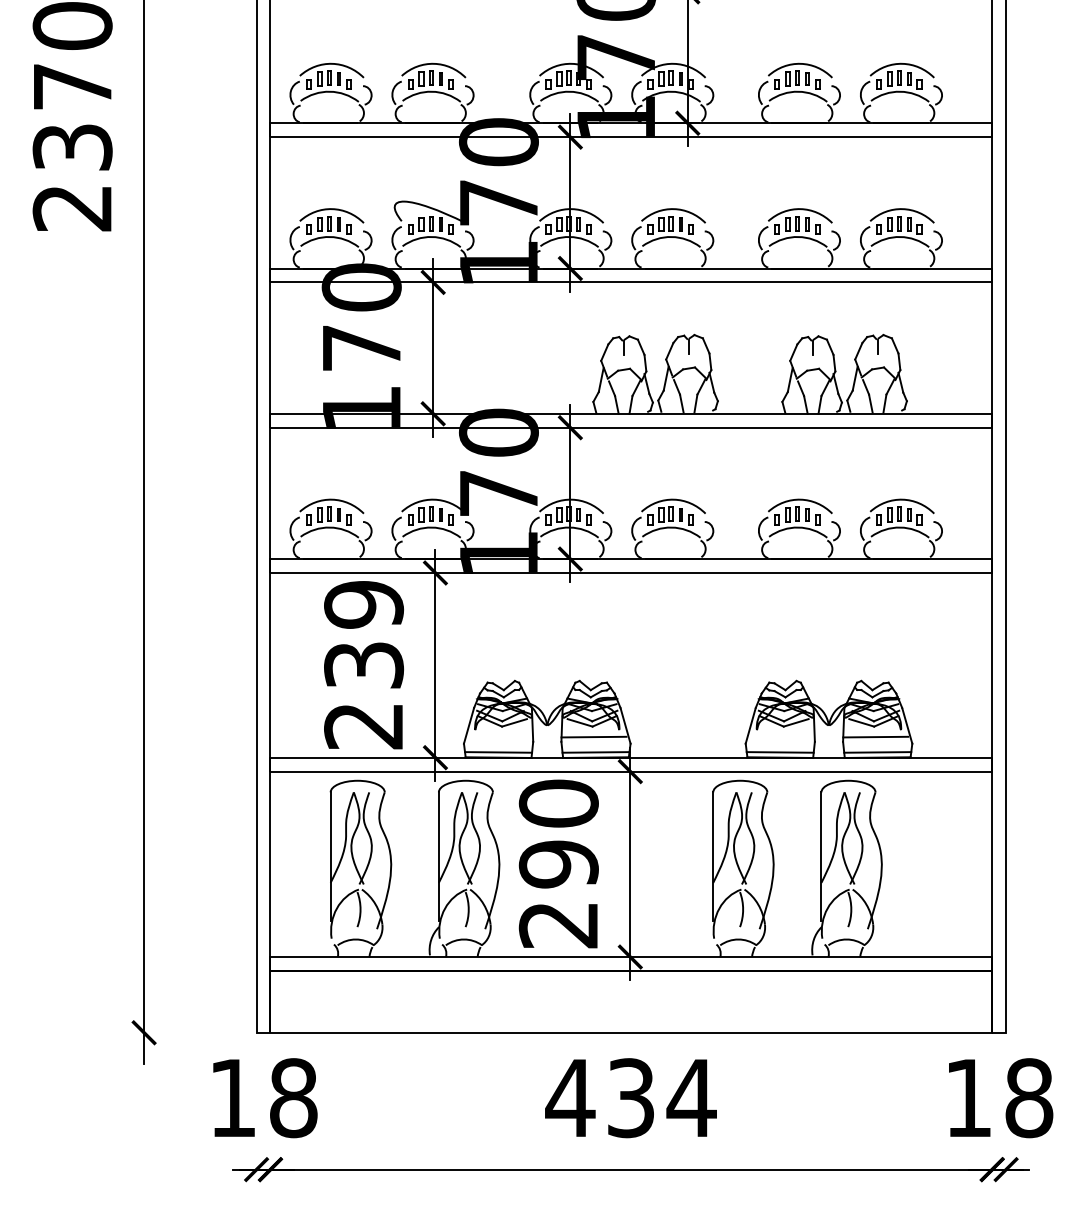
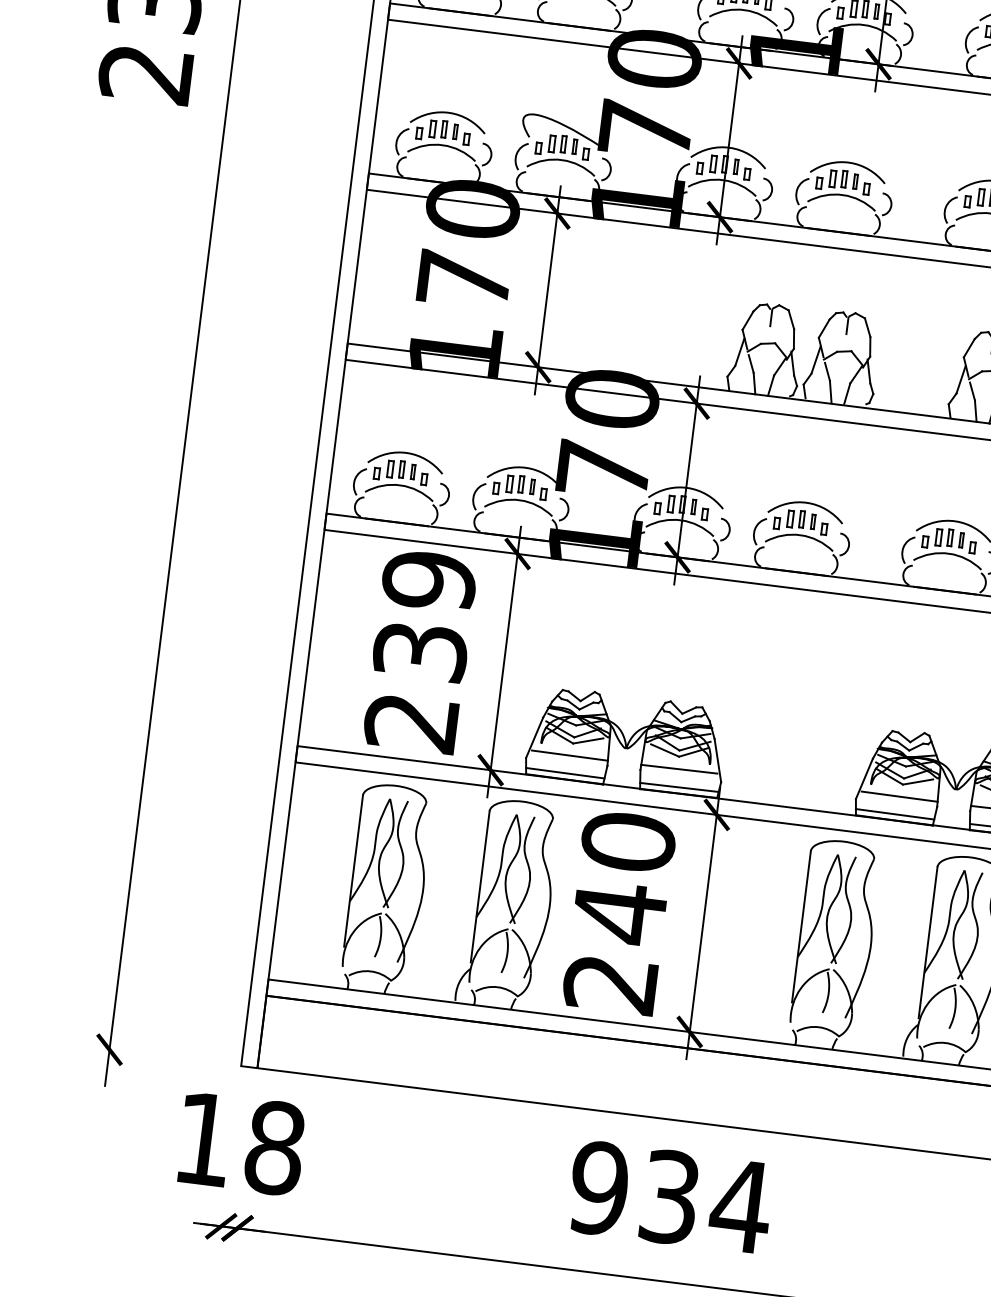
line: (500, 736) -> (569, 754), added
line: (781, 736) -> (898, 795), added
text: (558, 864) -> (619, 913), 290 -> 240
text: (570, 1098) -> (599, 1188), 434 -> 934

